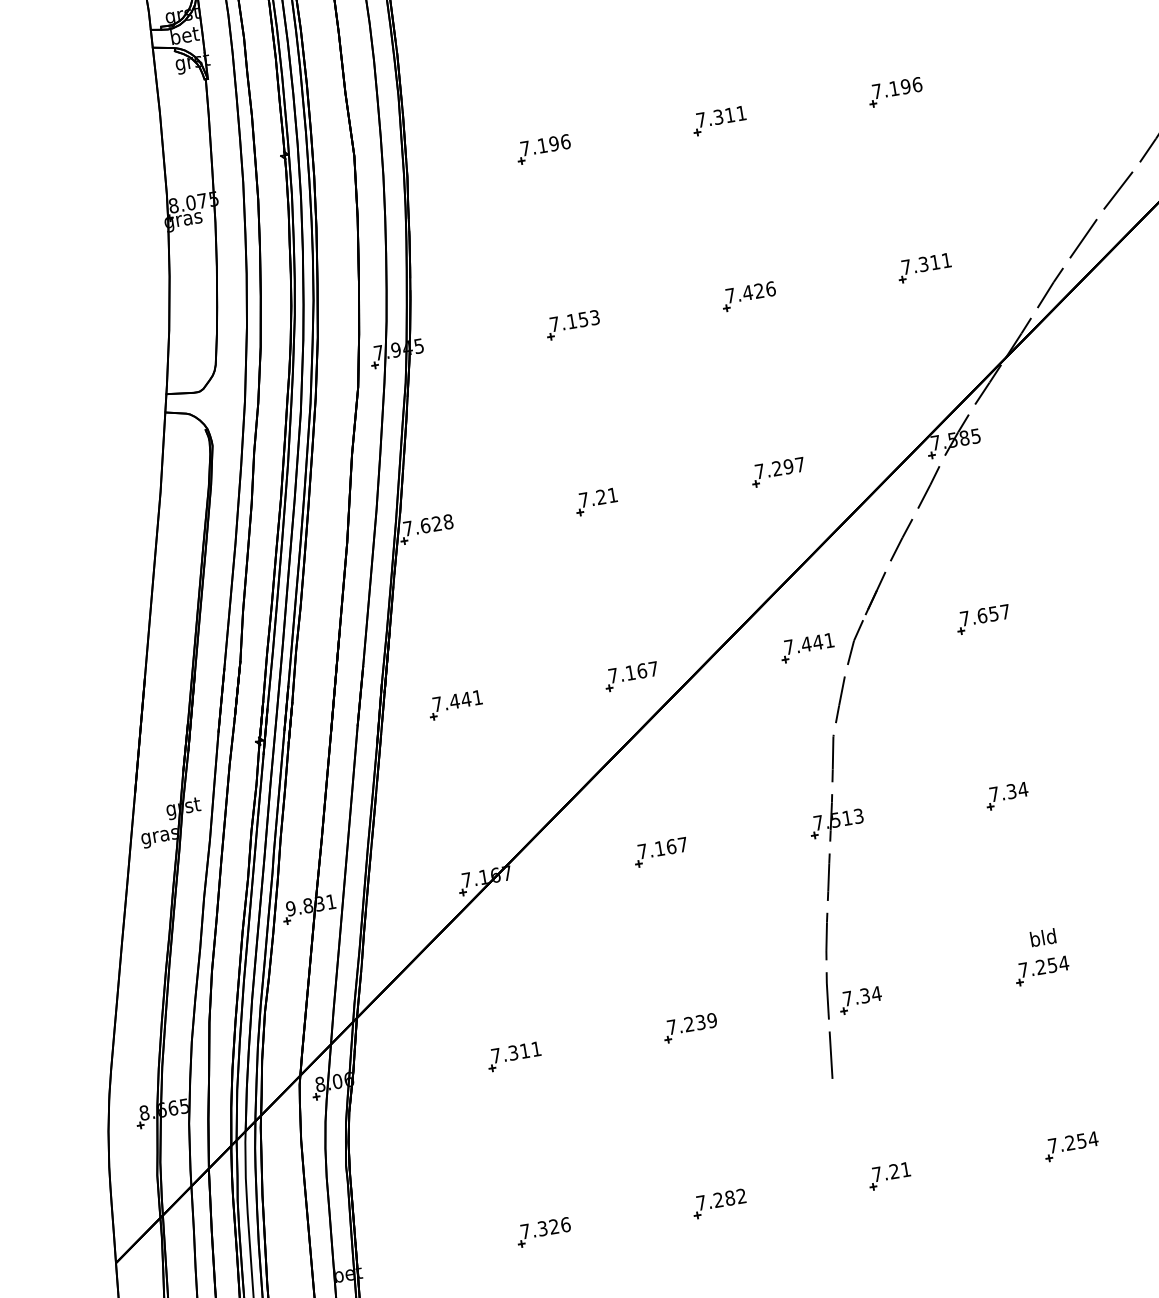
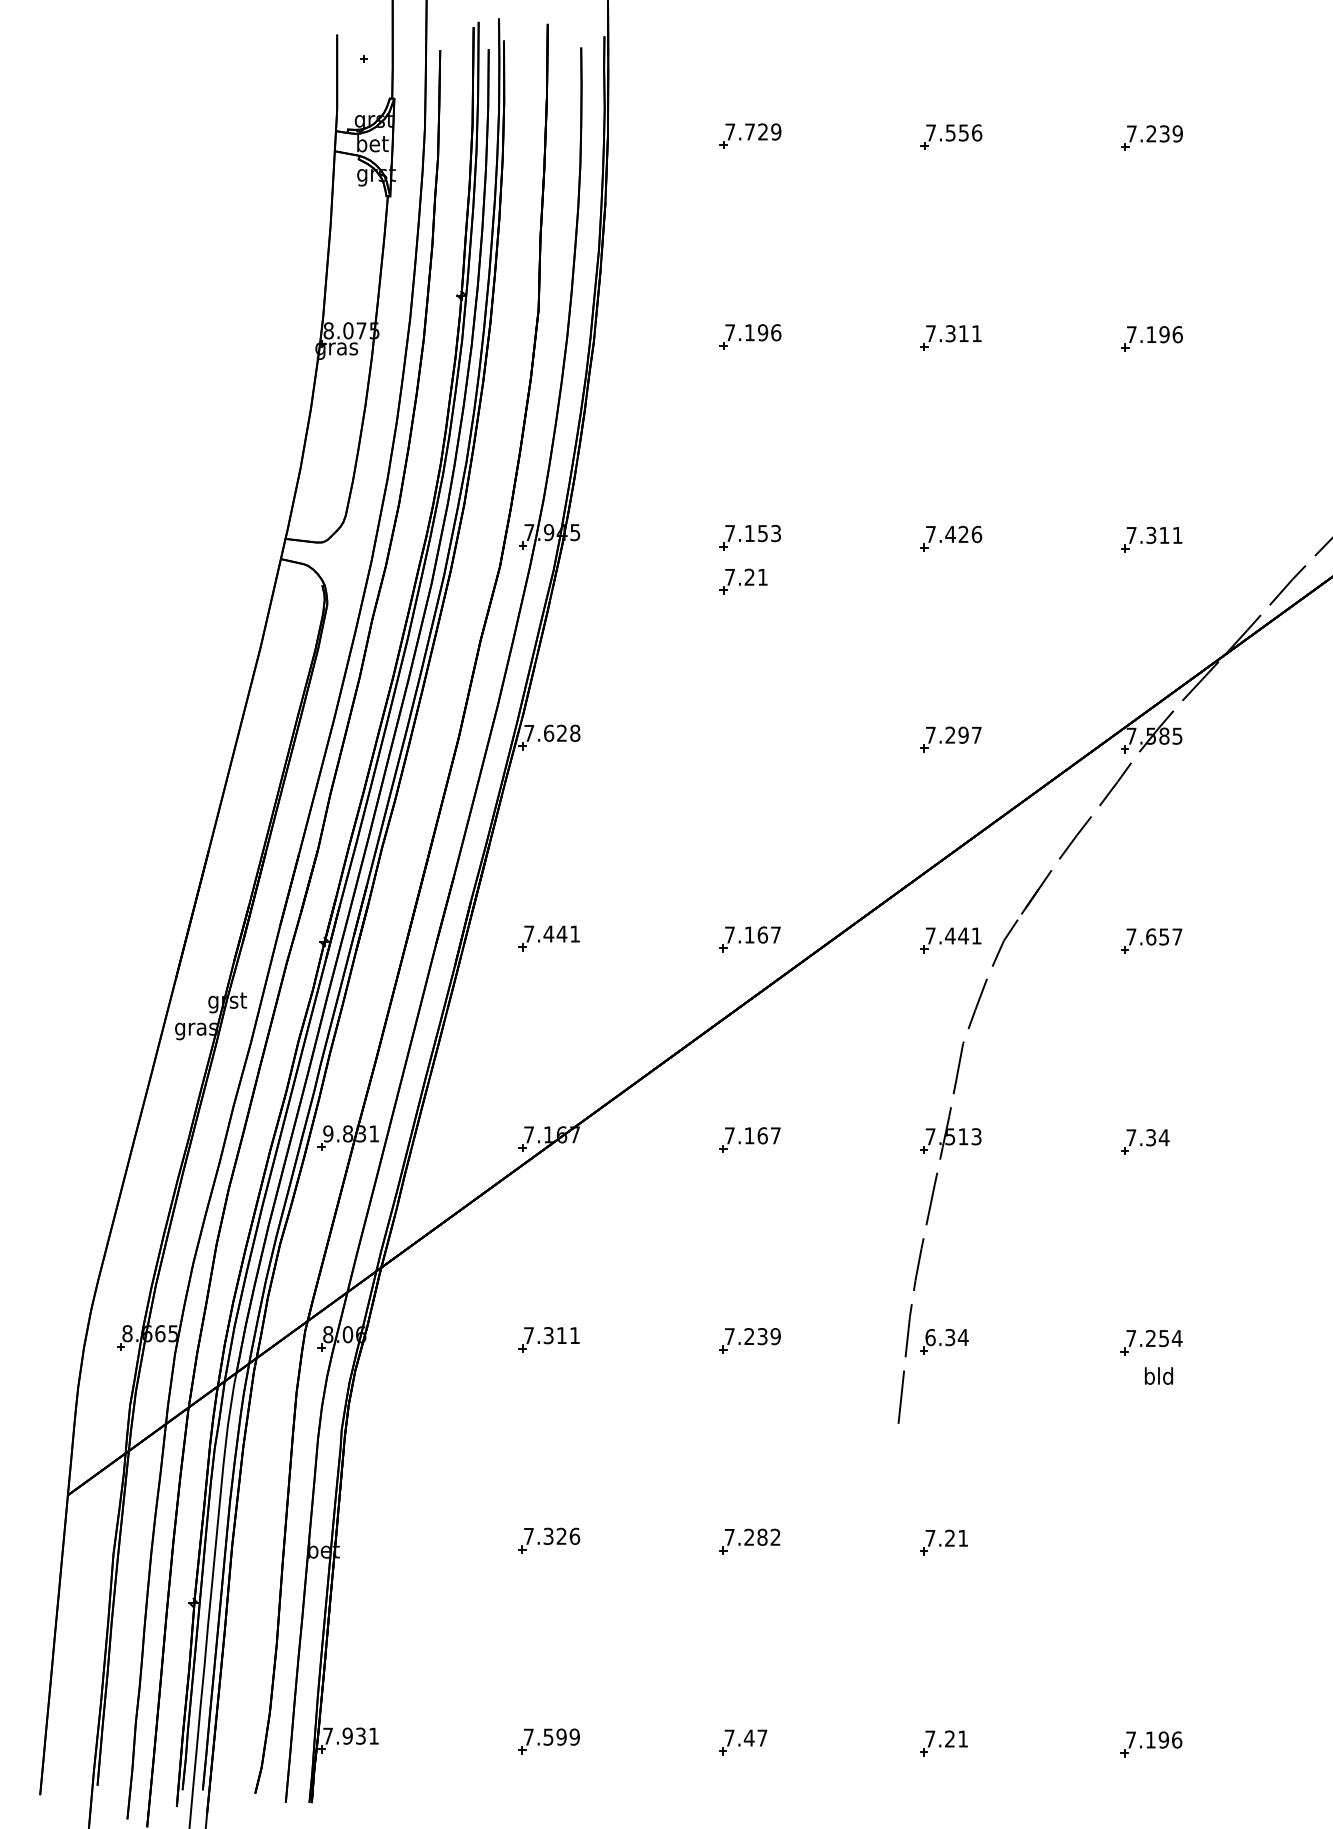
part: (596, 501) -> (743, 581), moved
text: (1042, 937) -> (1158, 1375), moved
text: (847, 998) -> (930, 1337), 7.34 -> 6.34
part: (1071, 1146) -> (1151, 1543), removed

